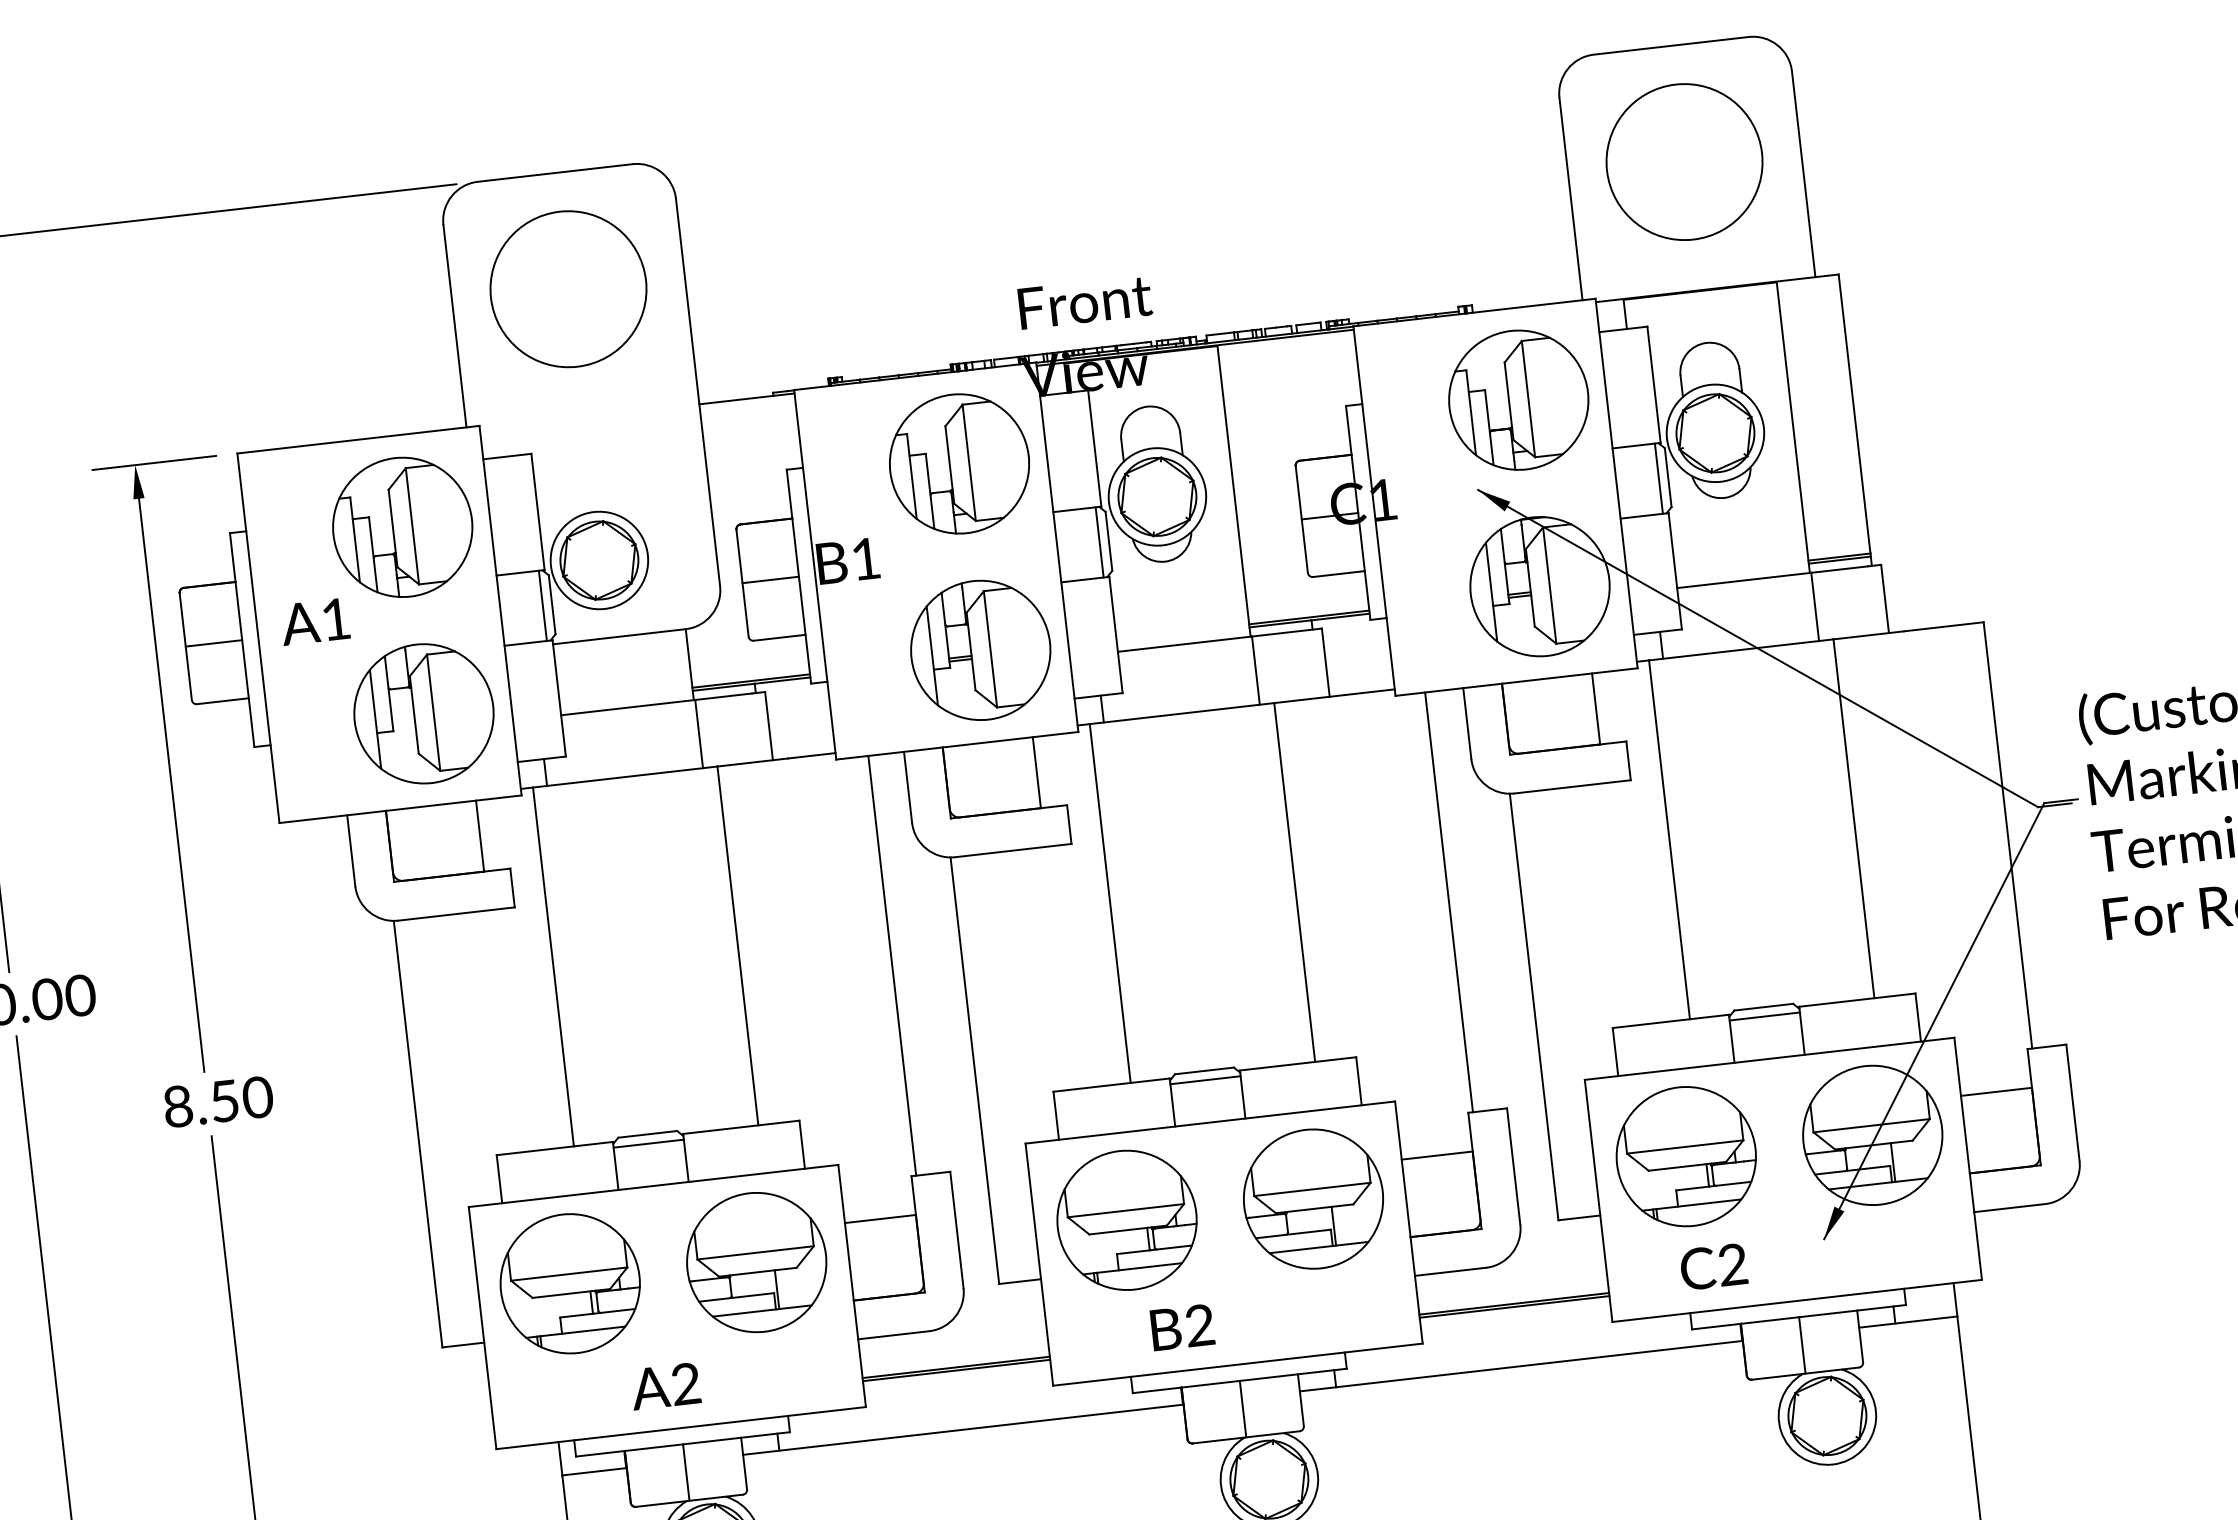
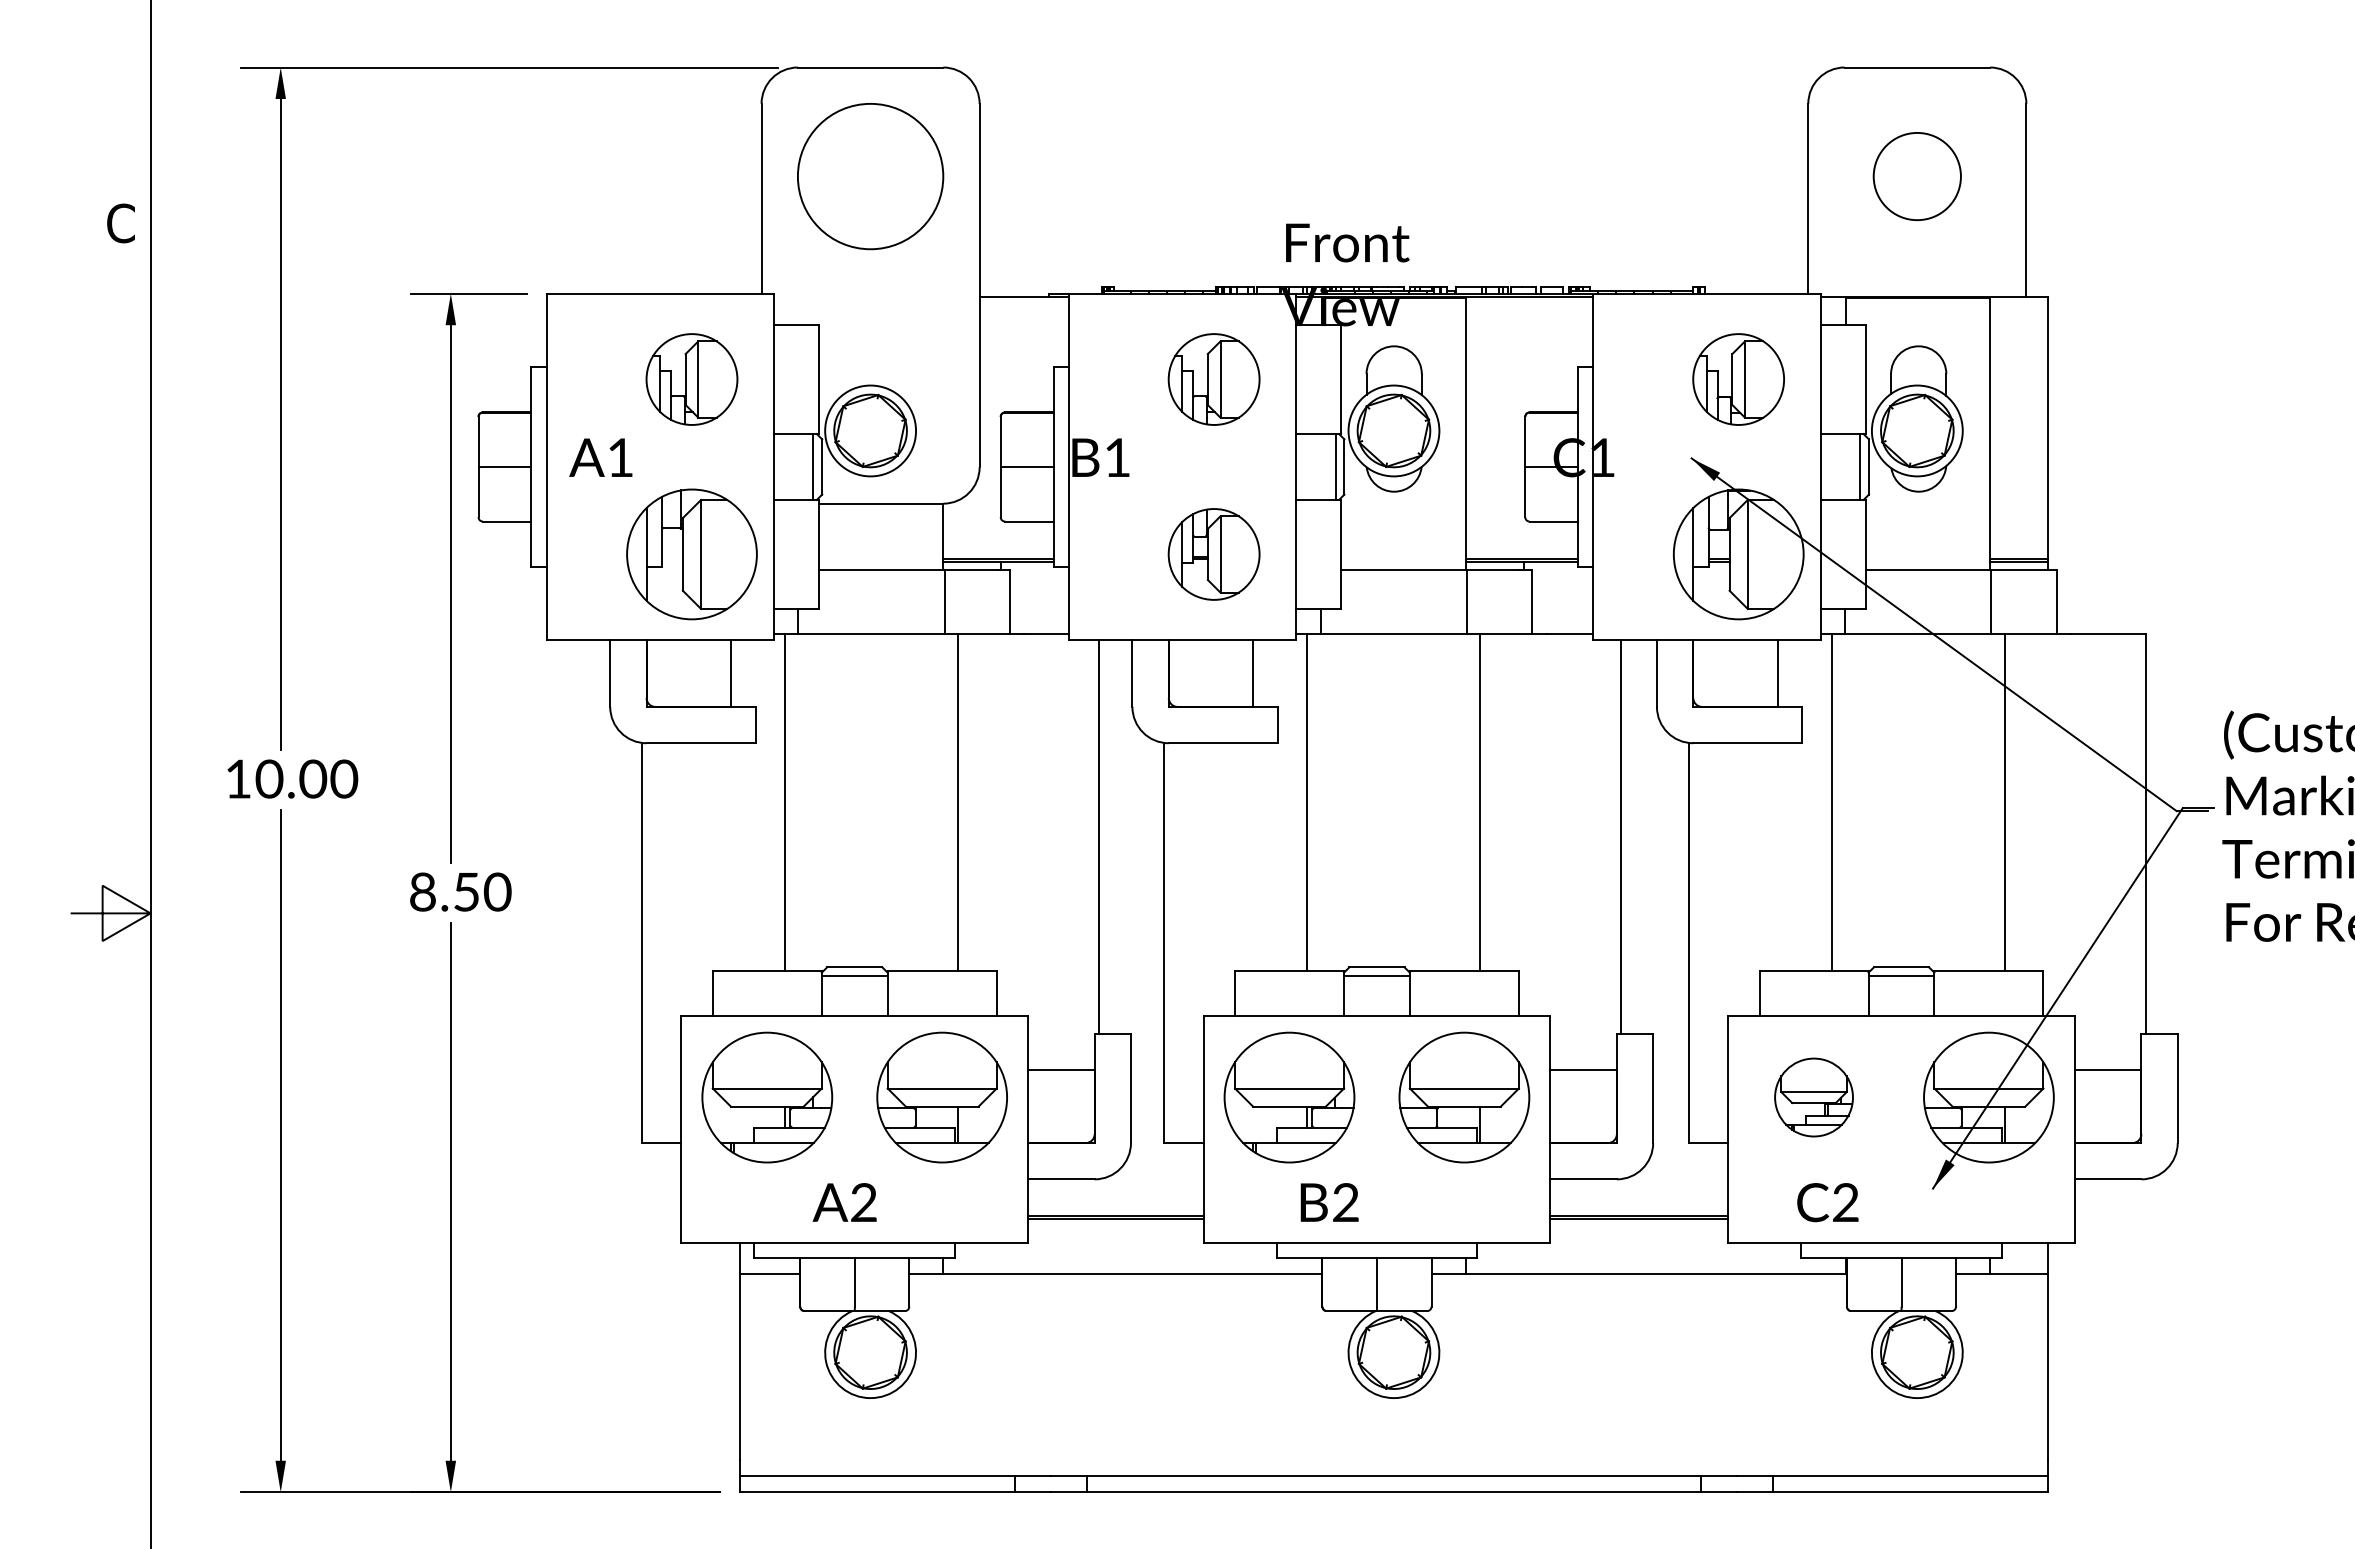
circle: (1684, 162) -> (1917, 176), size x0.6
part: (1518, 400) -> (1738, 379), size x0.7
part: (958, 463) -> (1213, 379), size x0.7
part: (402, 527) -> (691, 379), size x0.7
part: (980, 650) -> (1213, 554), size x0.7
part: (1685, 1156) -> (1813, 1097), size x0.6

